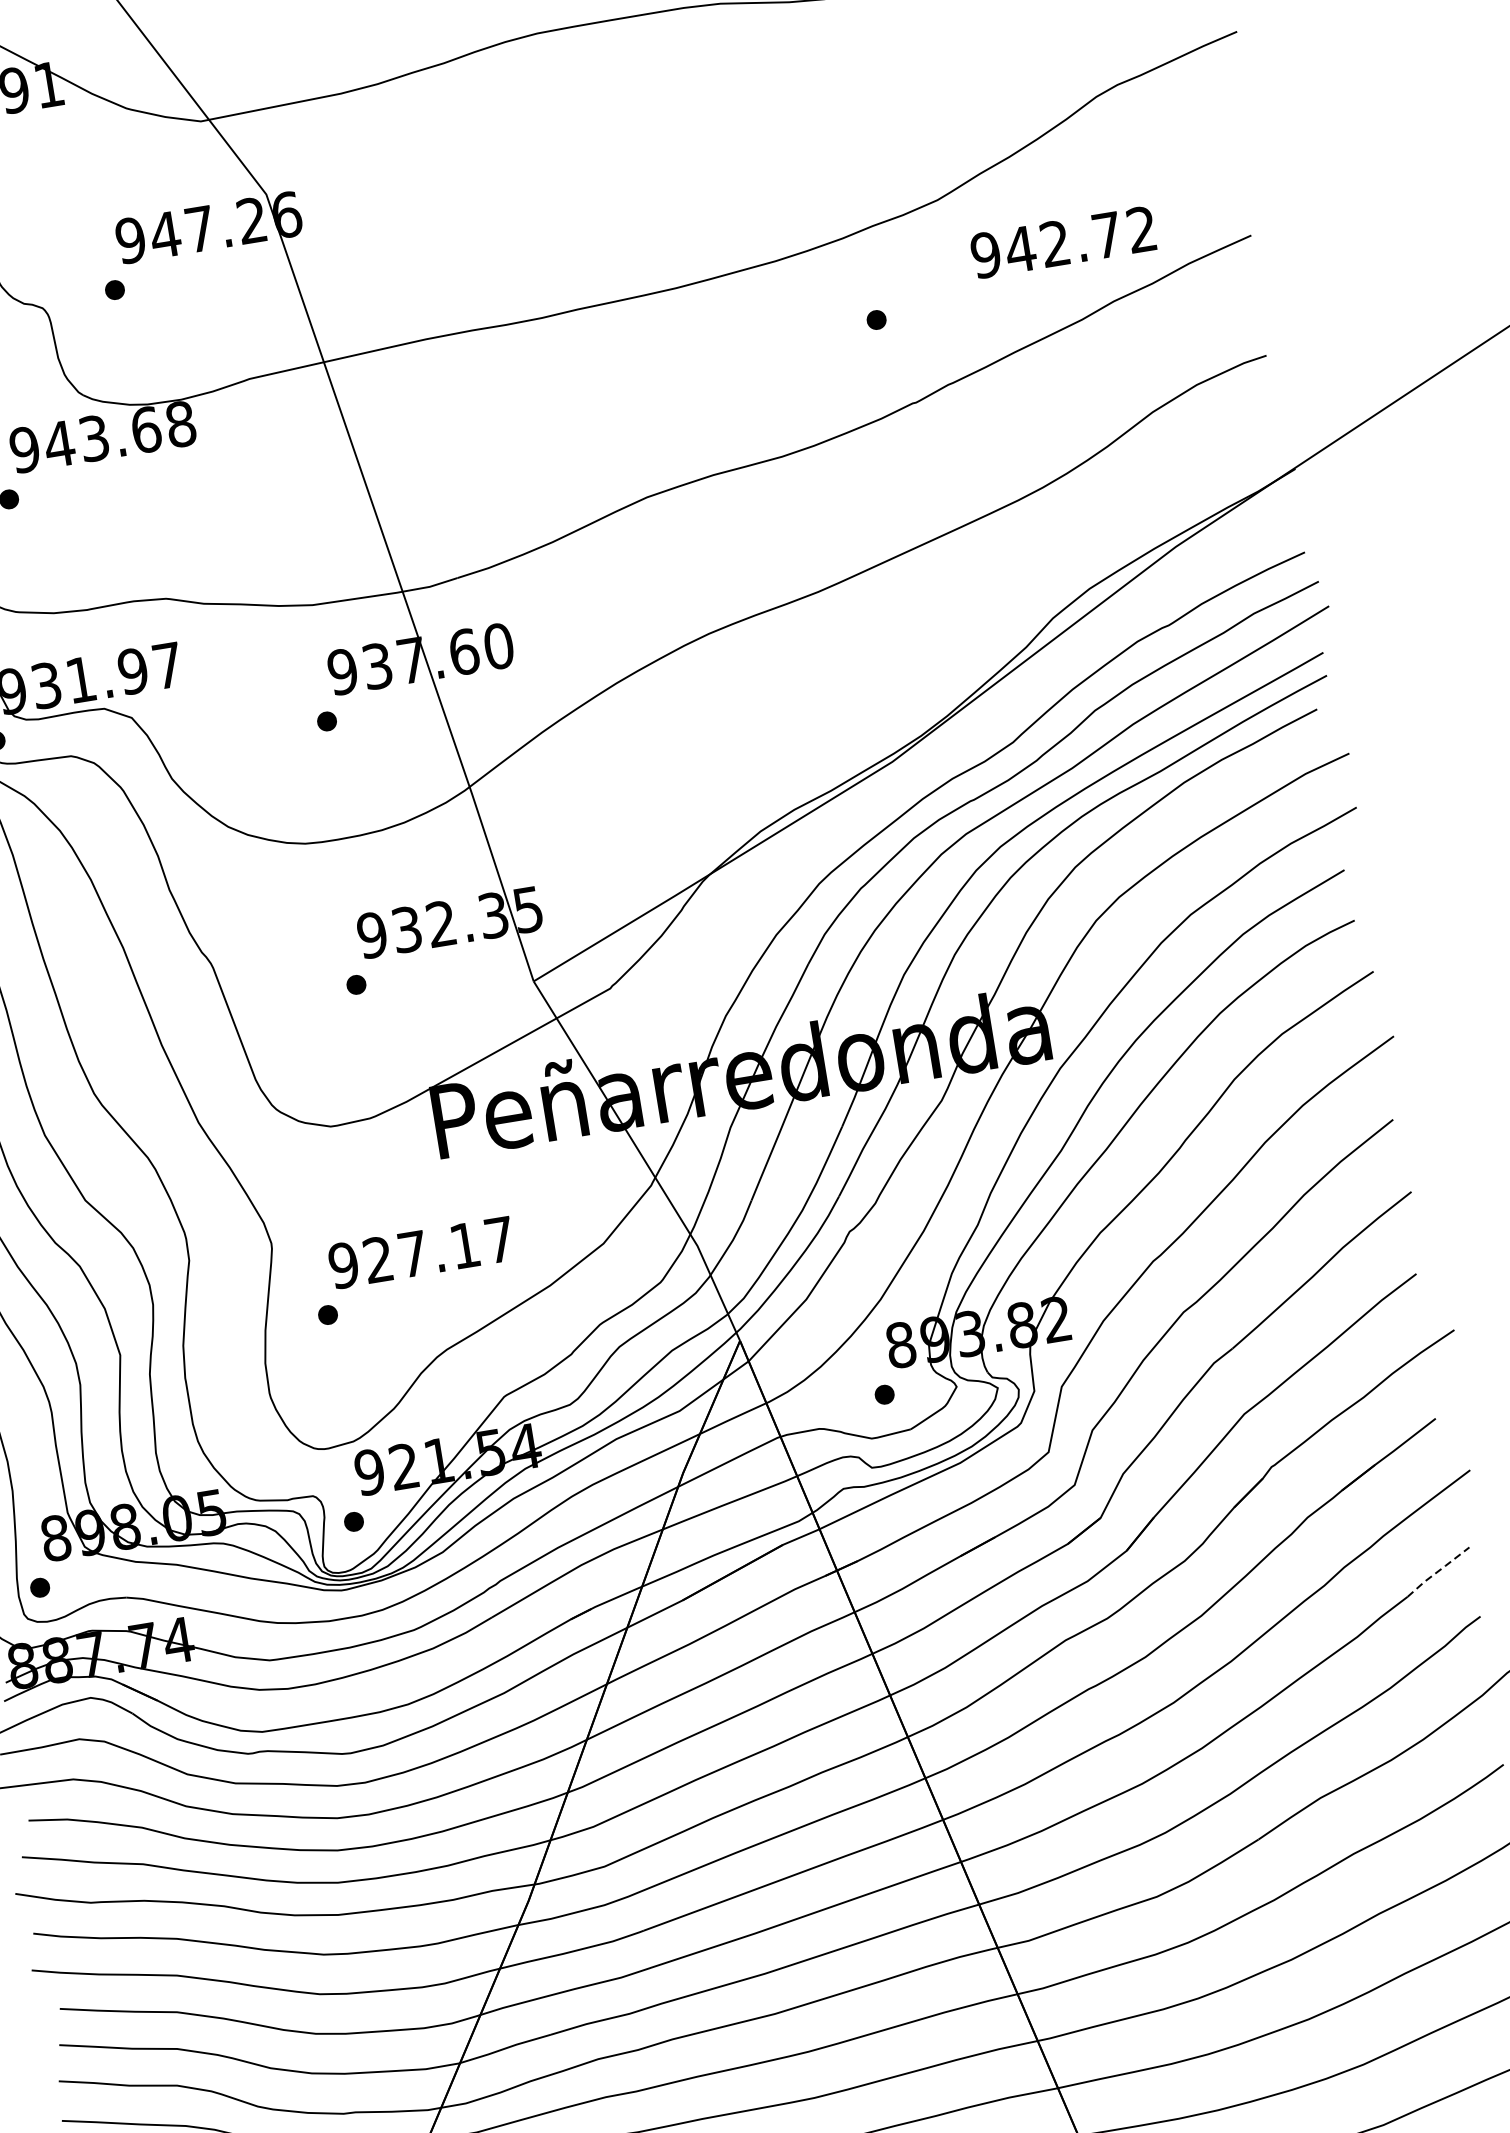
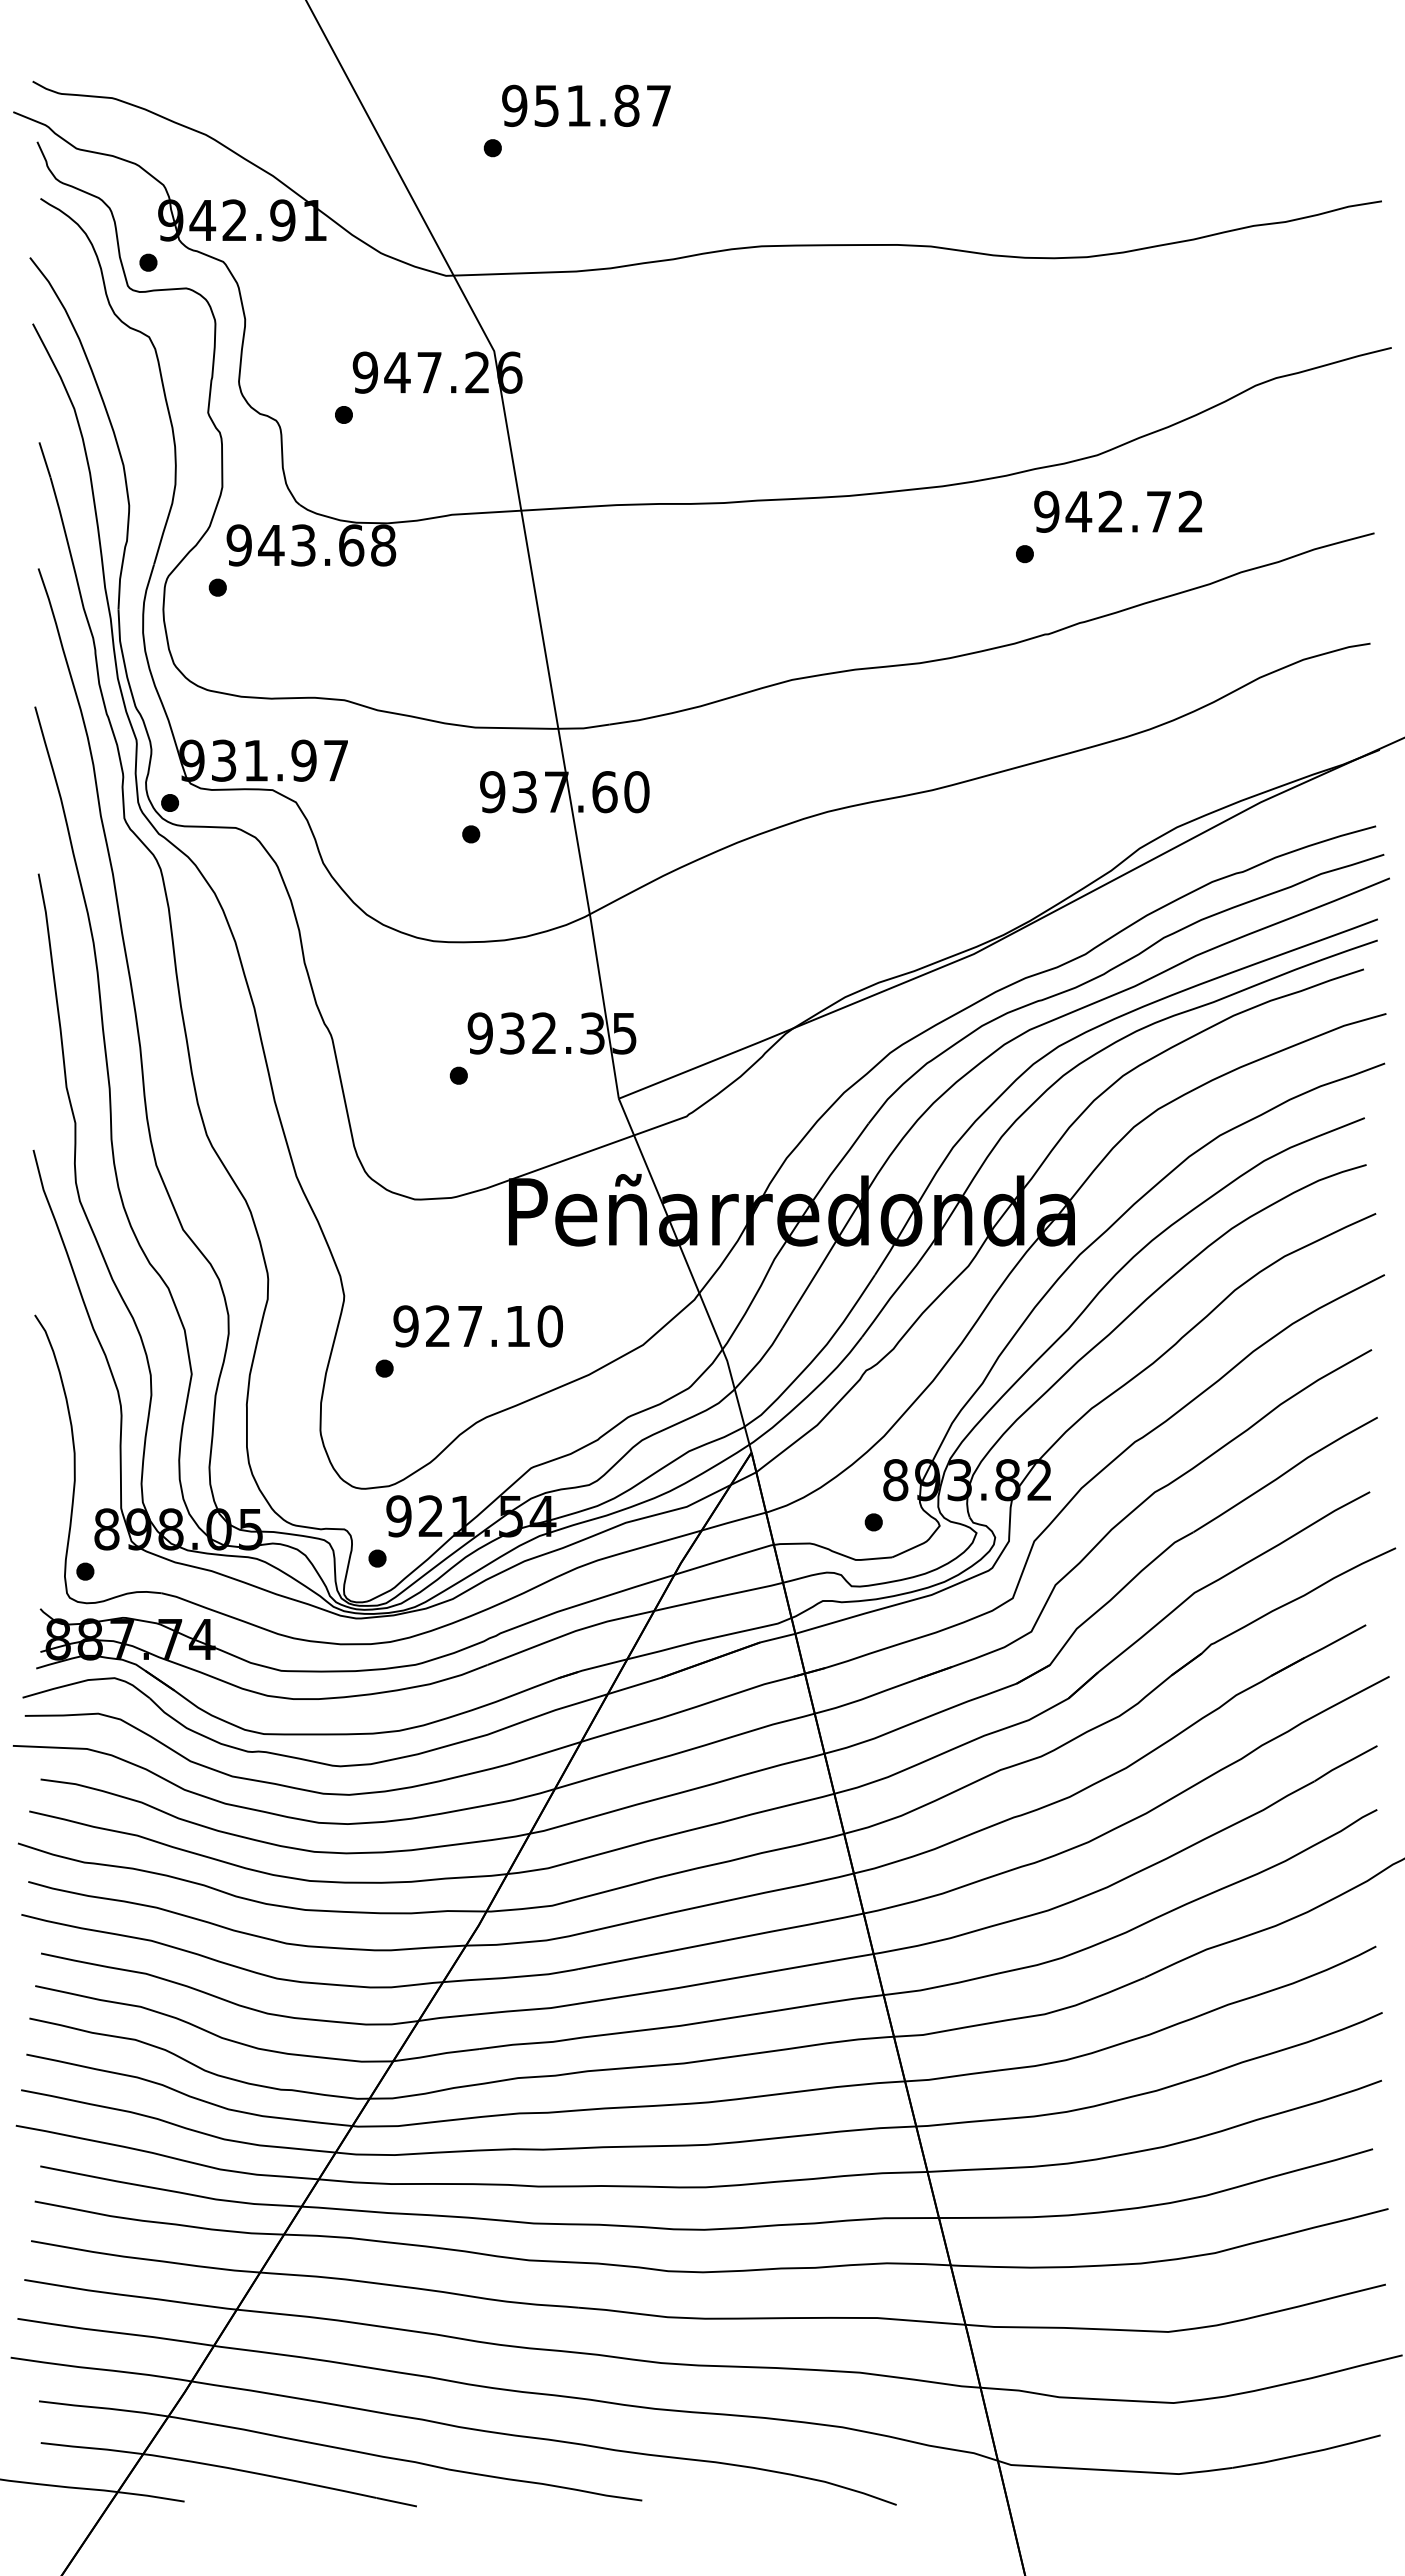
text: (1063, 242) -> (1118, 511), moved
text: (499, 1240) -> (549, 1326), 927.17 -> 927.10
line: (1438, 1570) -> (1346, 1762), dashed -> solid

